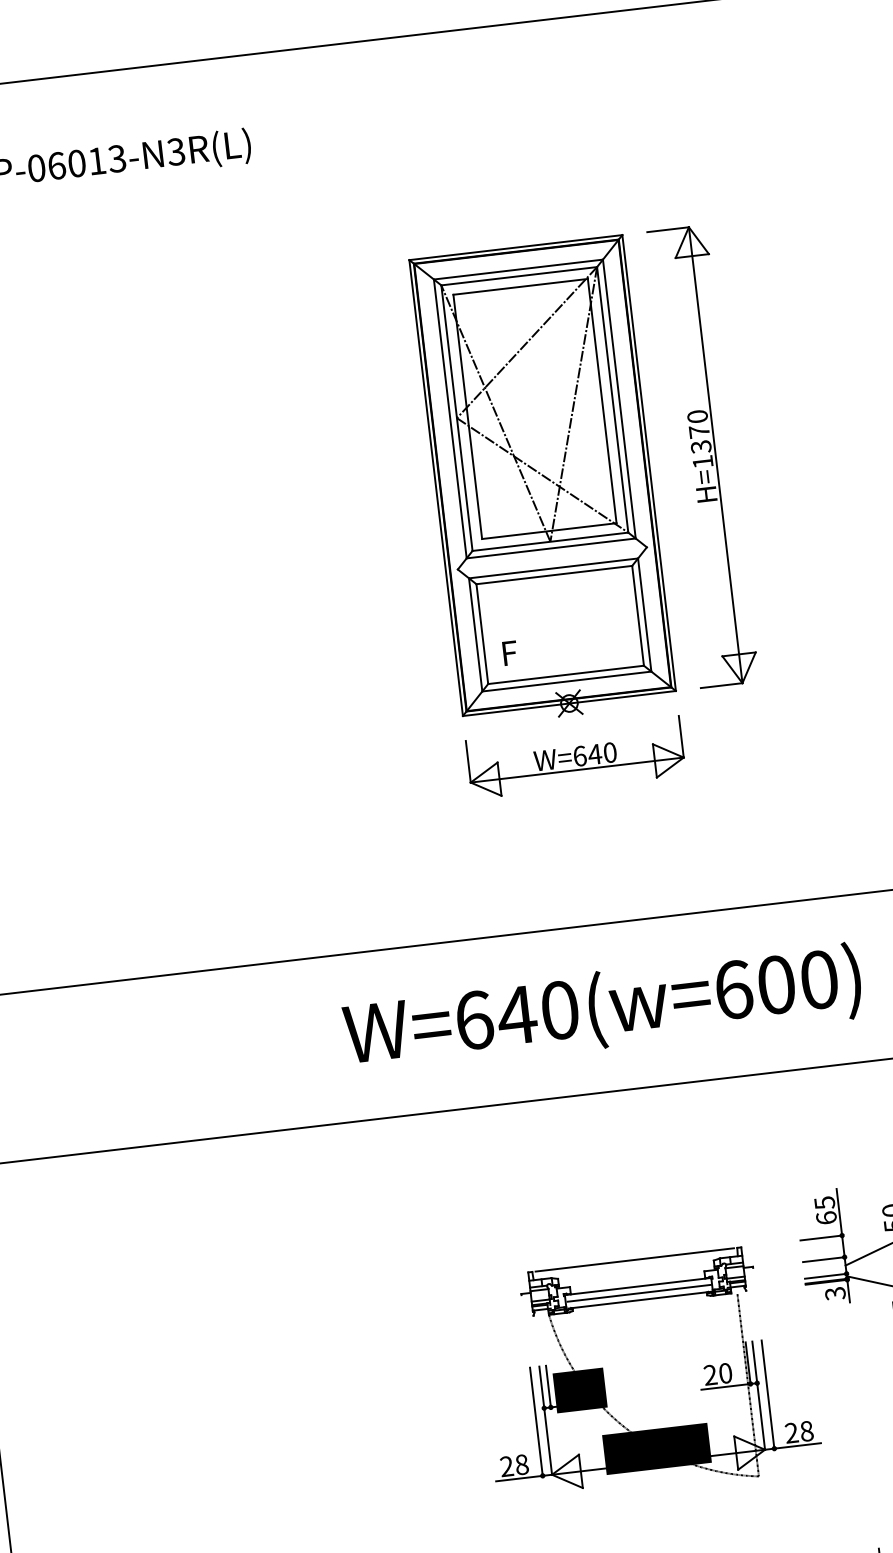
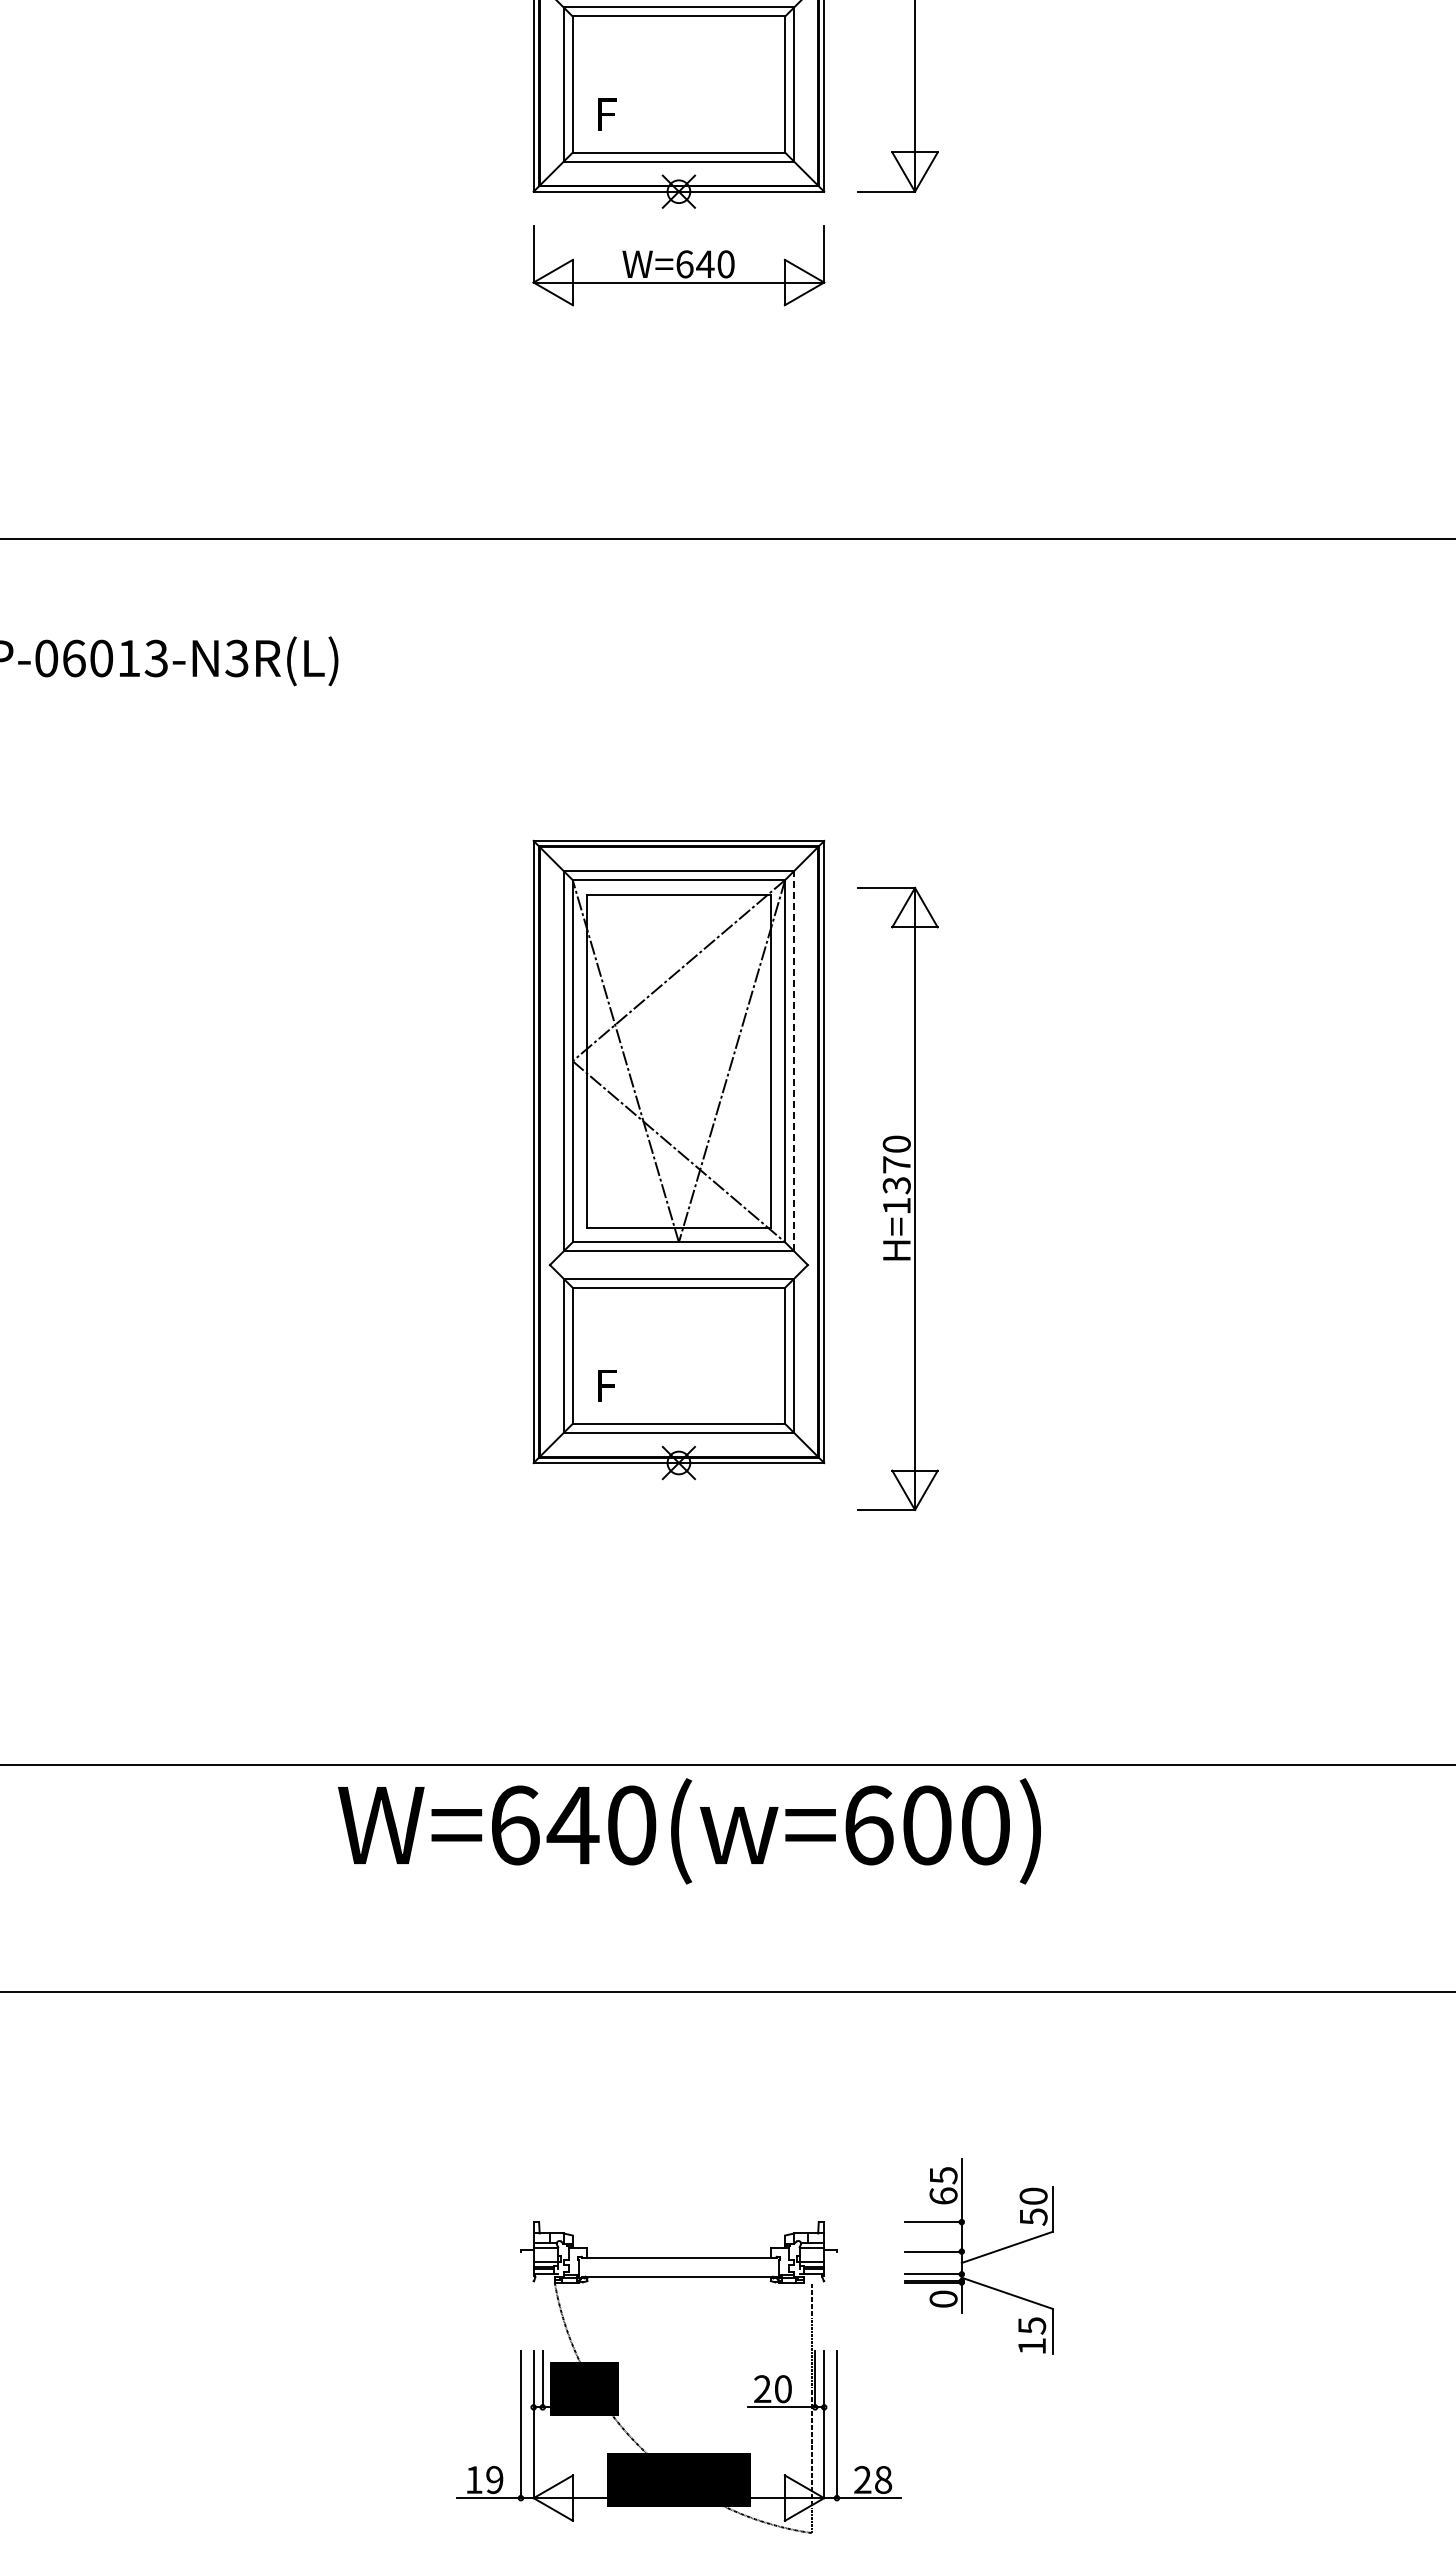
line: (619, 398) -> (794, 1060), solid -> dashed
part: (702, 456) -> (897, 1198), moved
part: (575, 757) -> (678, 1536), removed
text: (602, 1009) -> (689, 1831), moved
line: (634, 1260) -> (678, 2222), removed
line: (639, 1293) -> (679, 2267), removed
text: (835, 1293) -> (943, 2299), 3 -> 0
text: (514, 1465) -> (484, 2479), 28 -> 19

